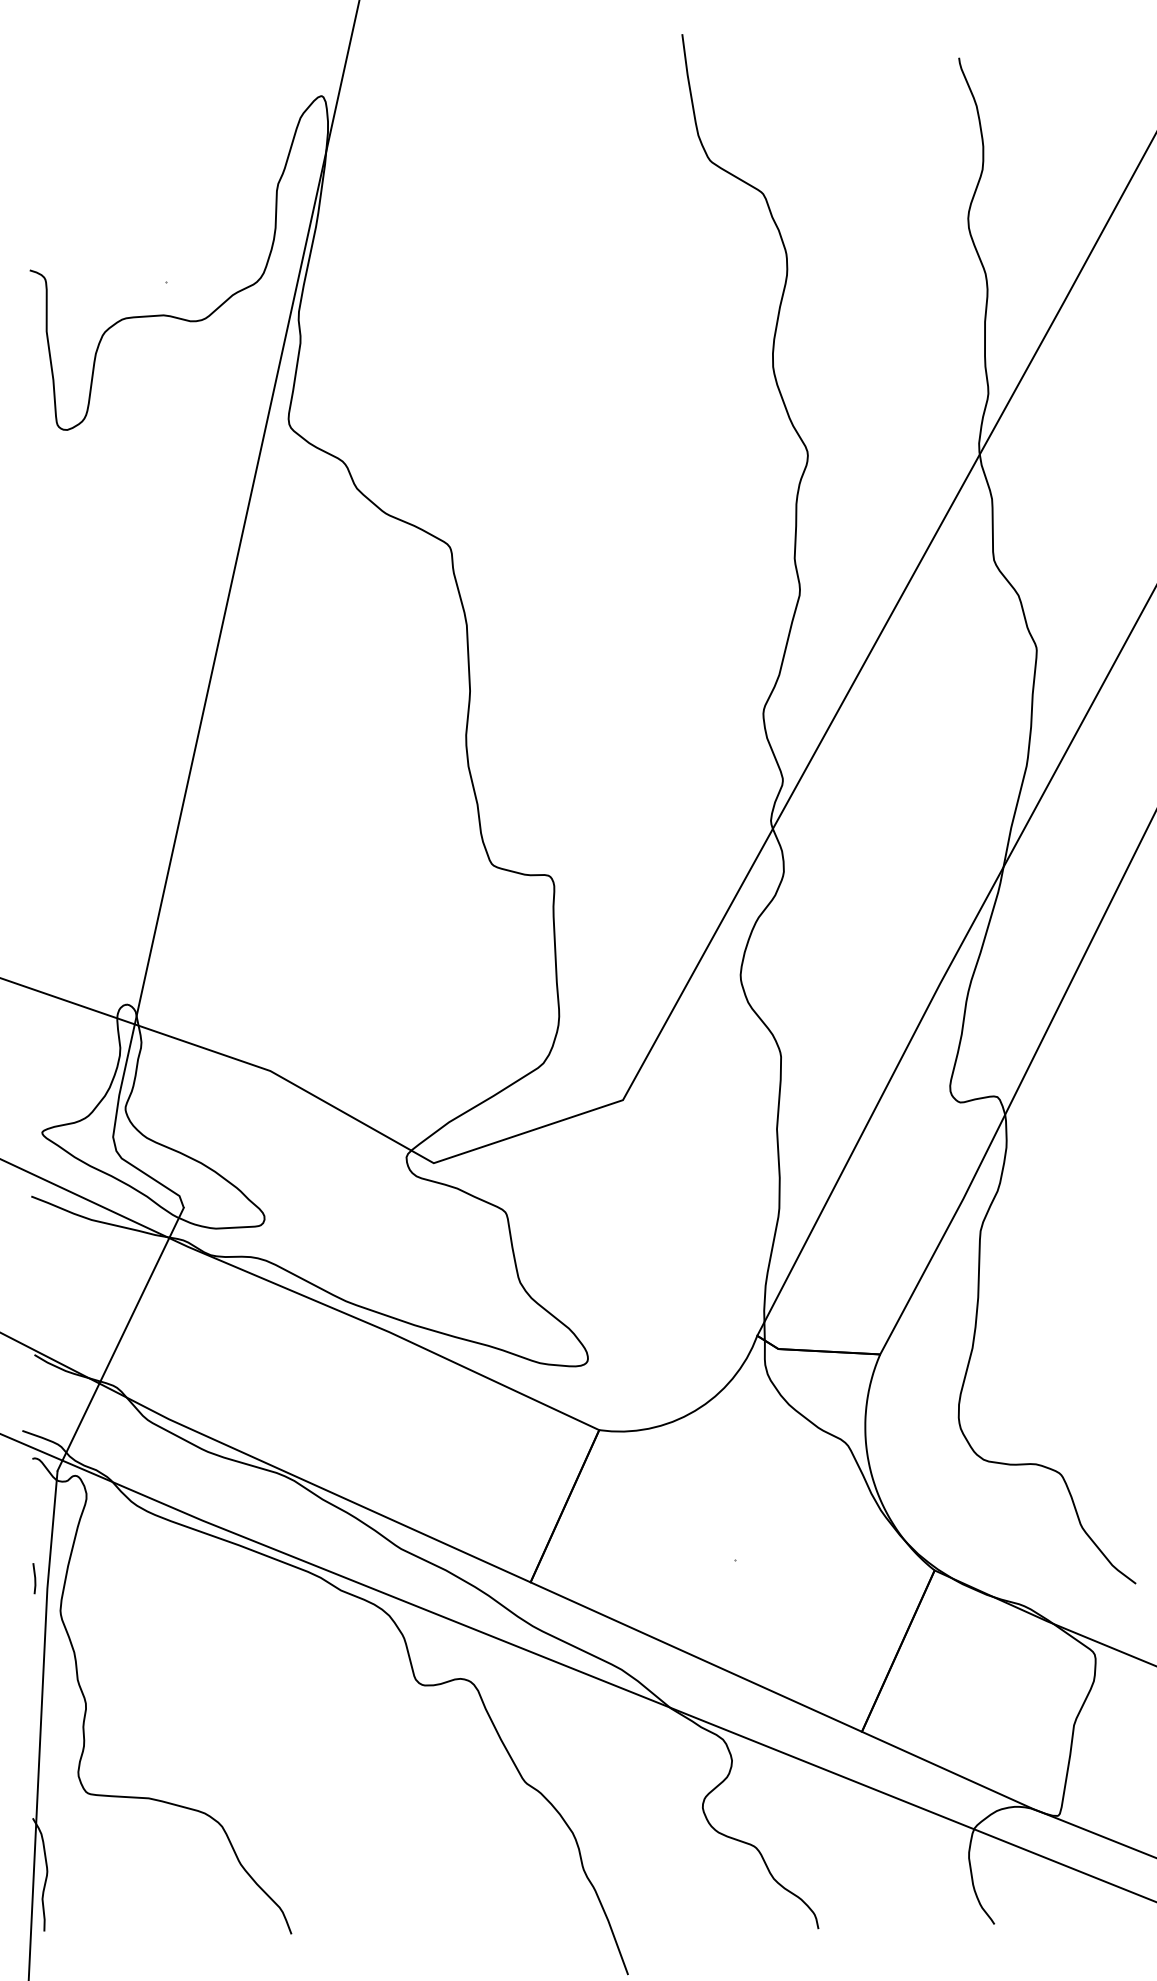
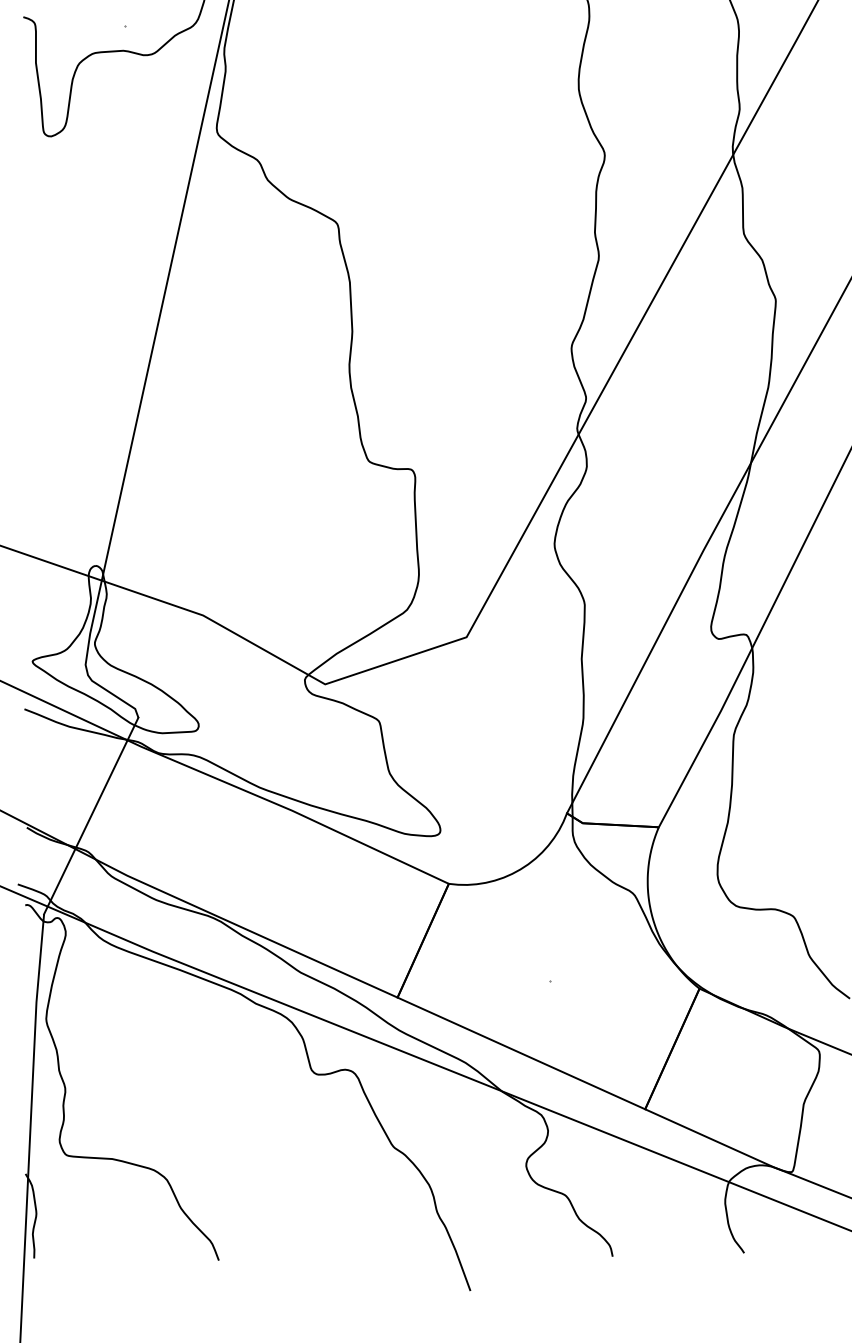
line: (34, 1578) -> (26, 994), removed

